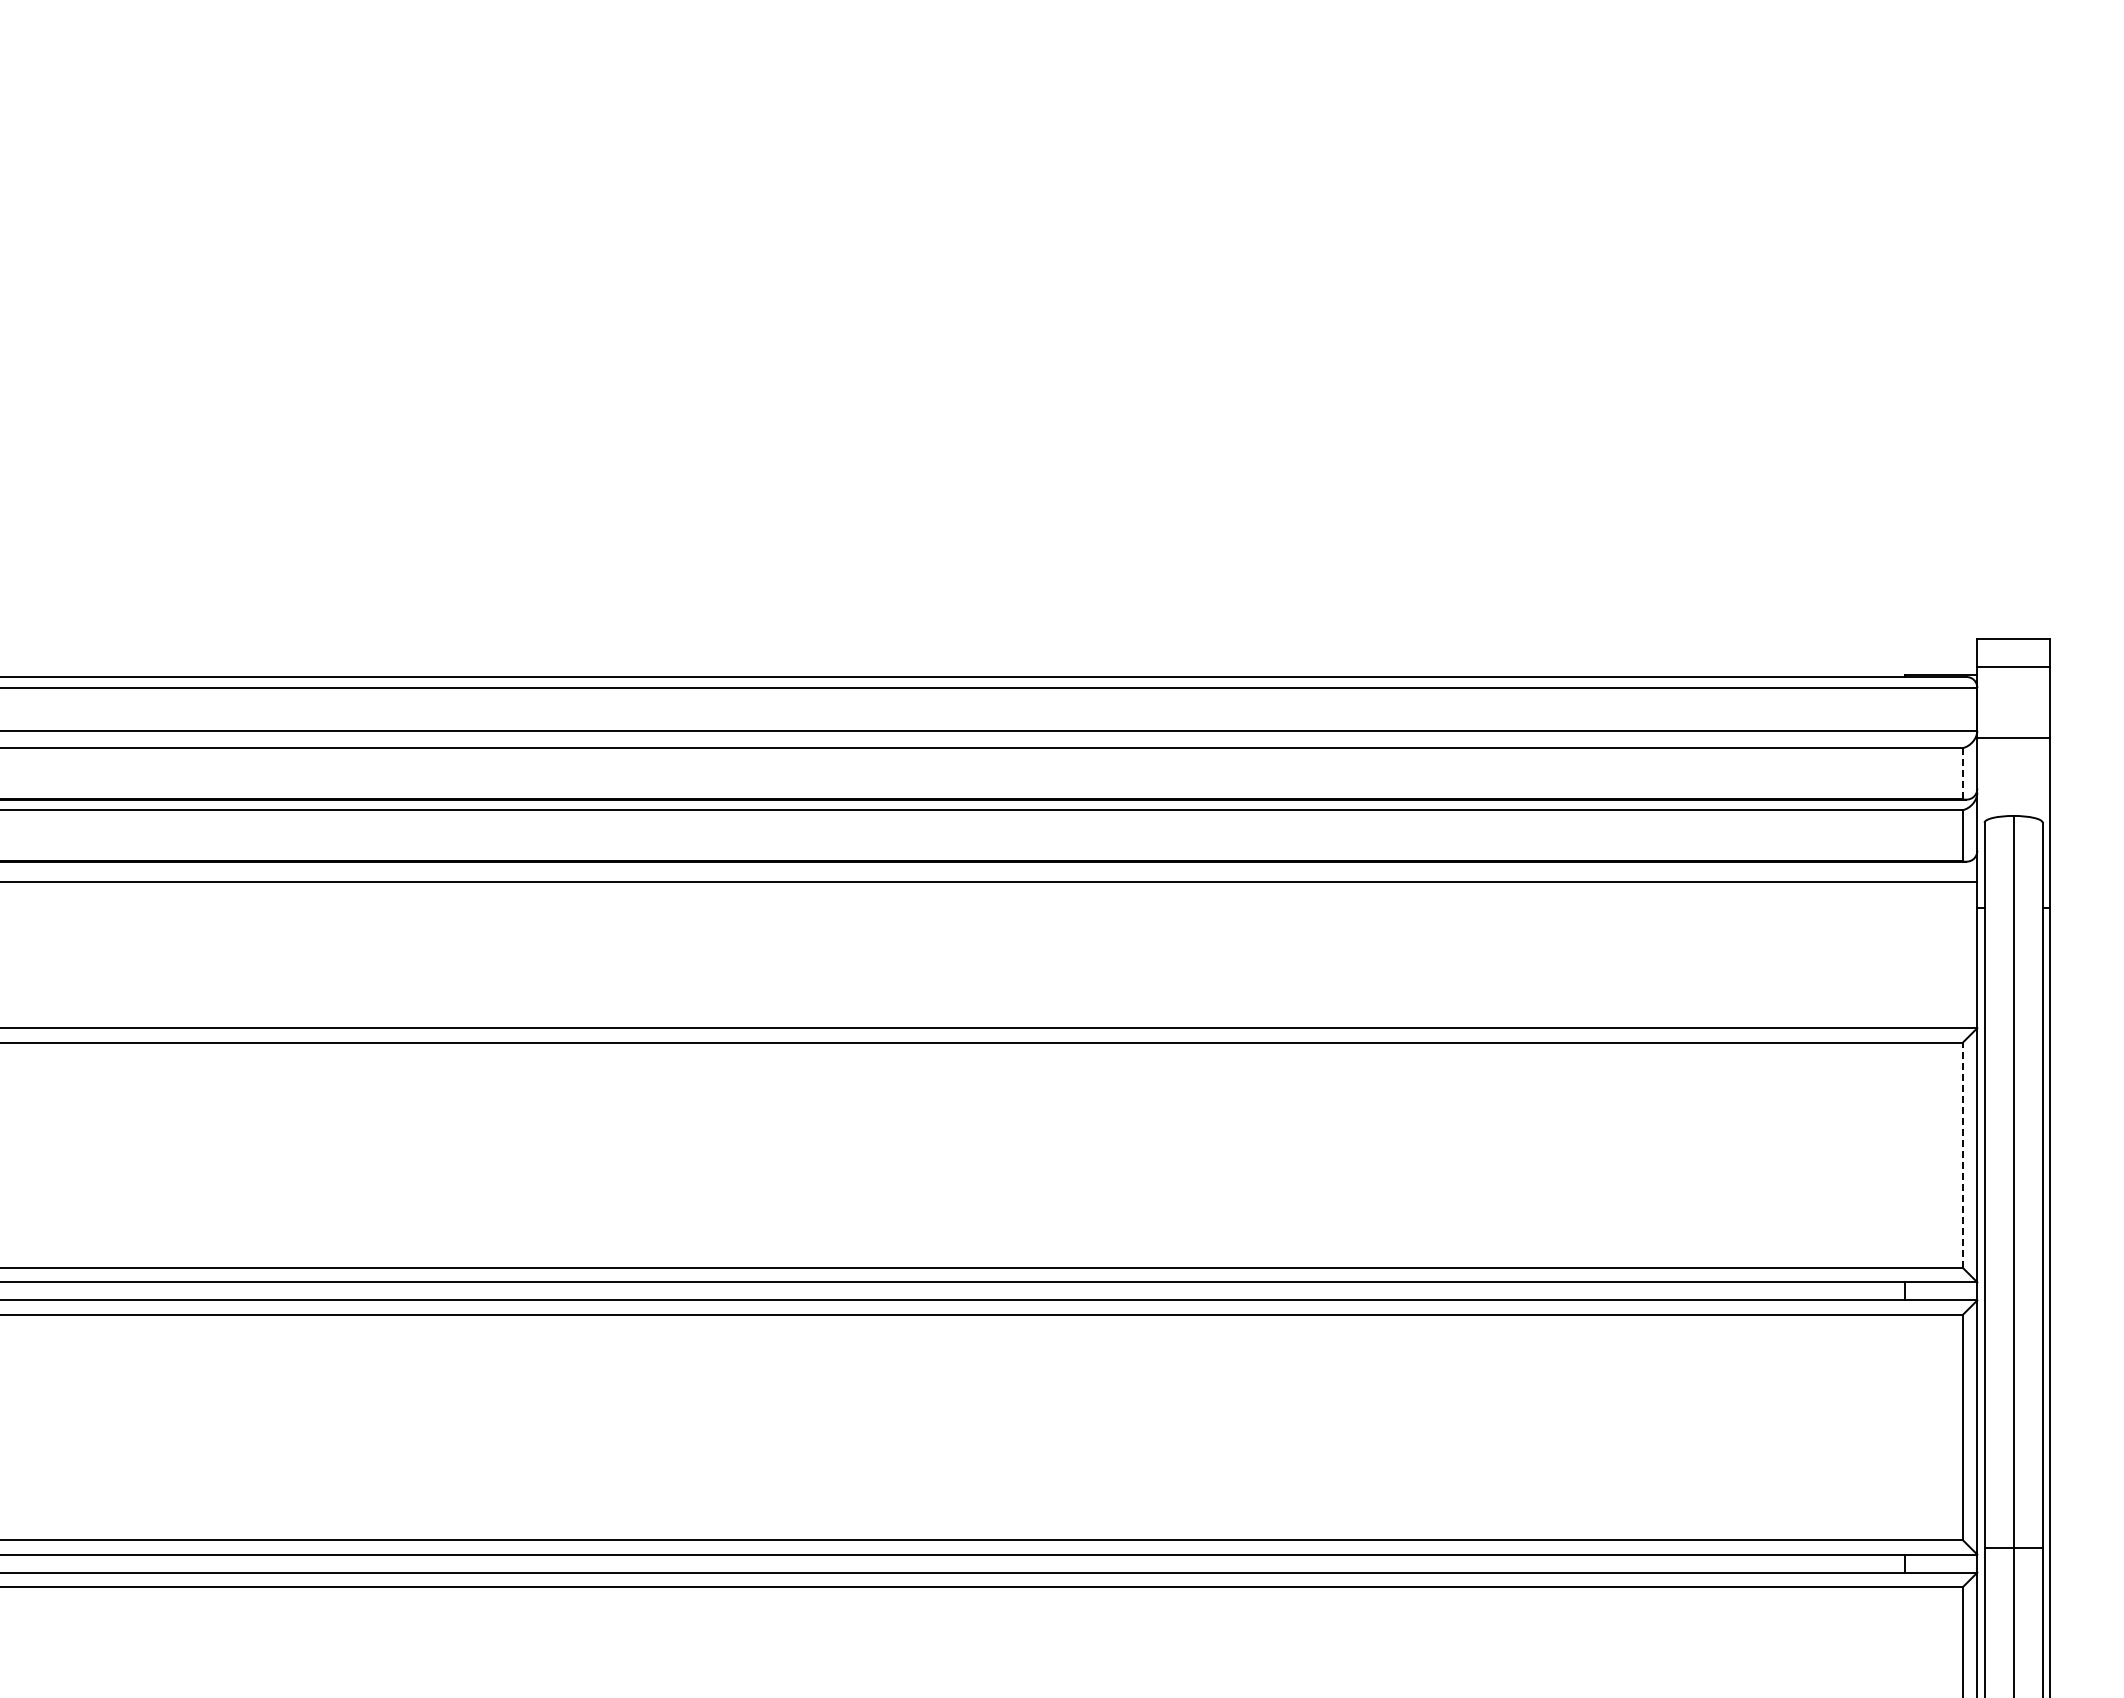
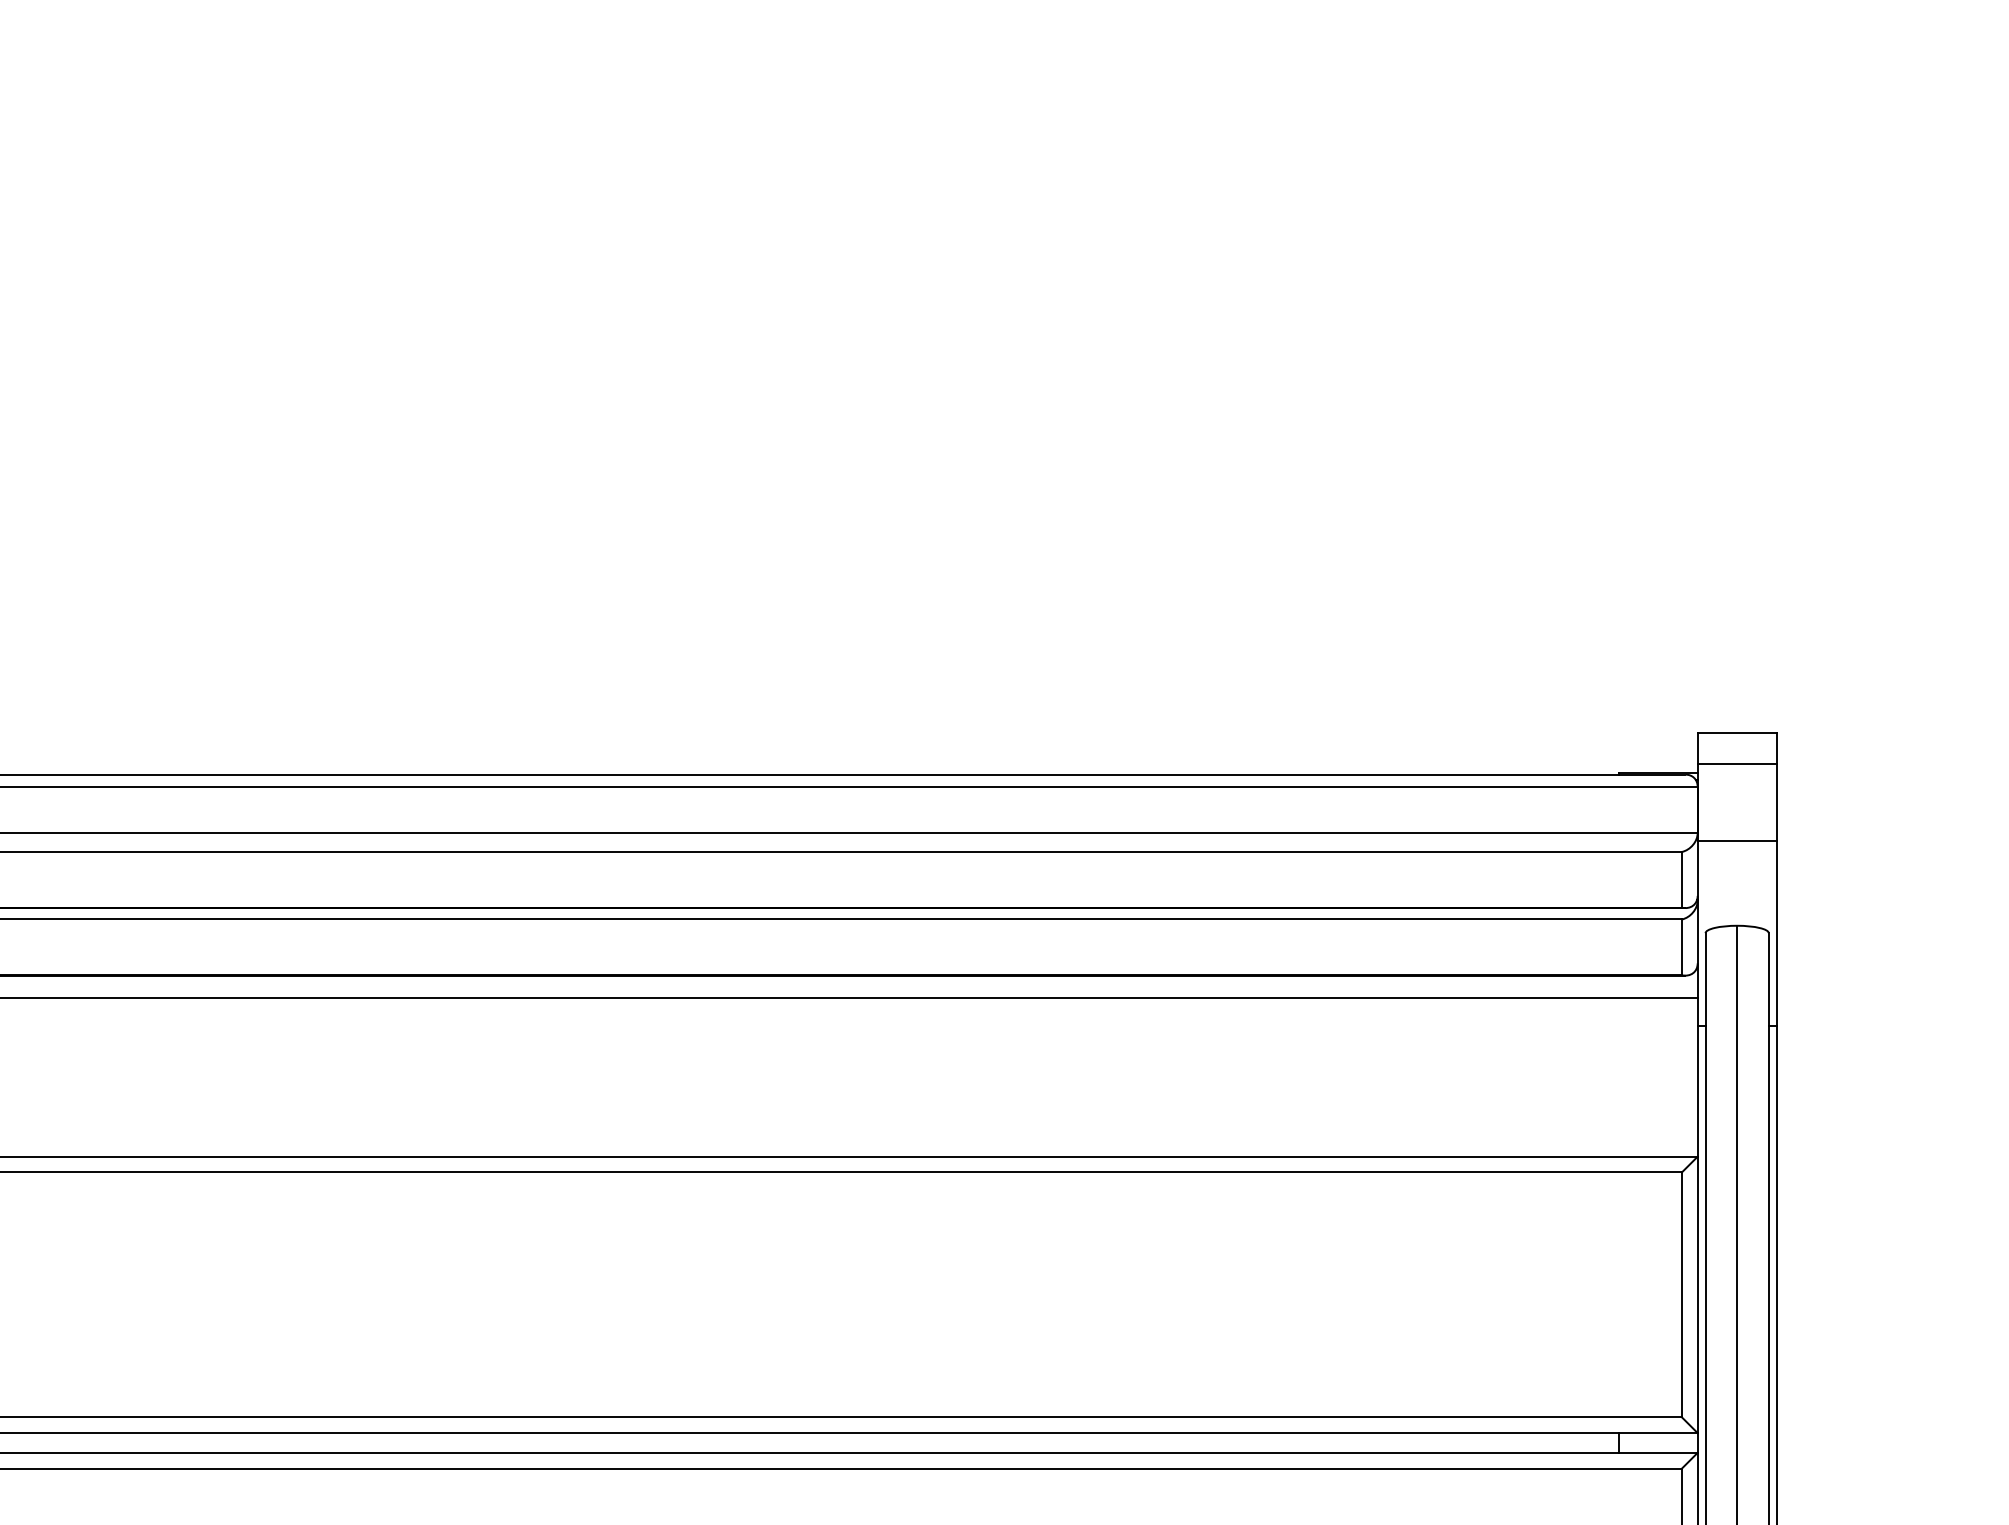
line: (1962, 773) -> (1681, 879), dashed -> solid
line: (1962, 1155) -> (1681, 1295), dashed -> solid

